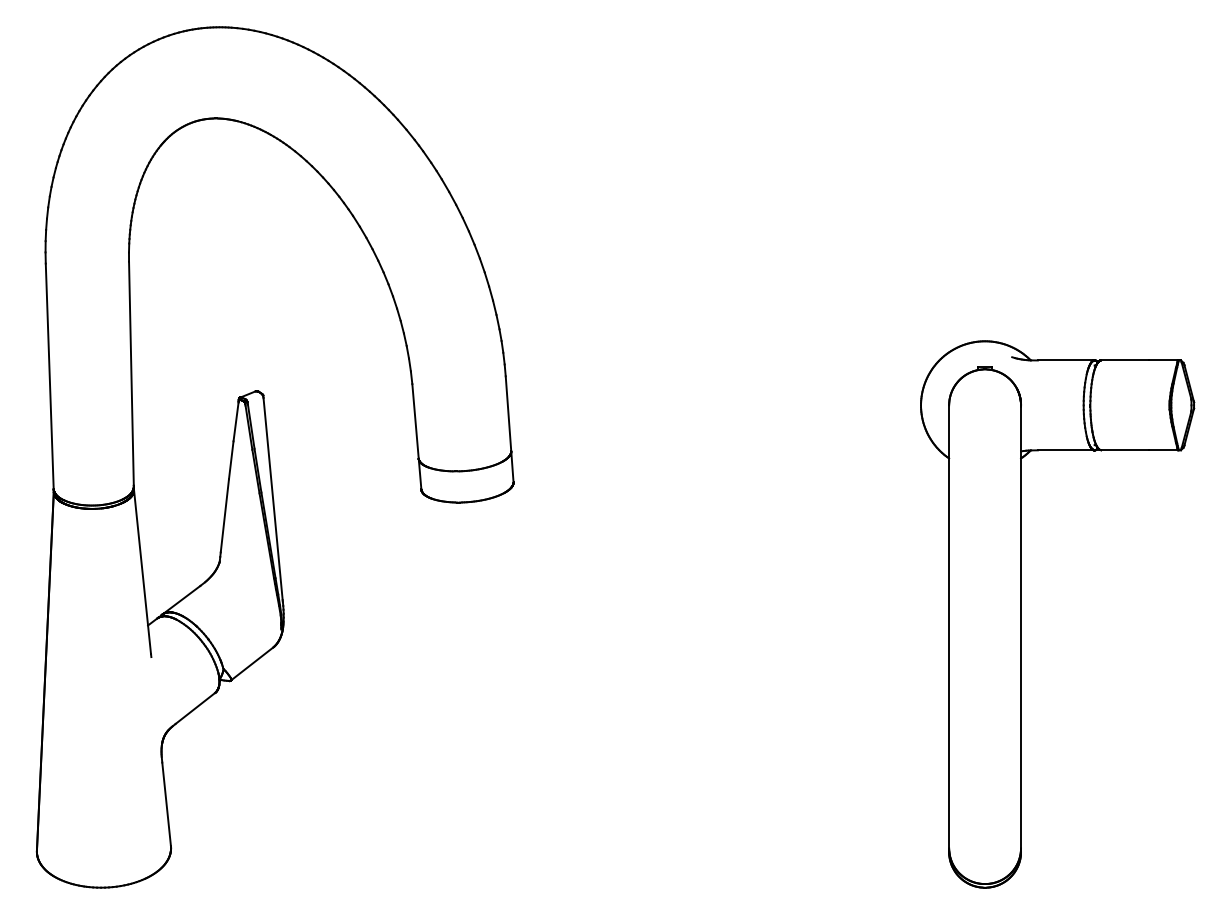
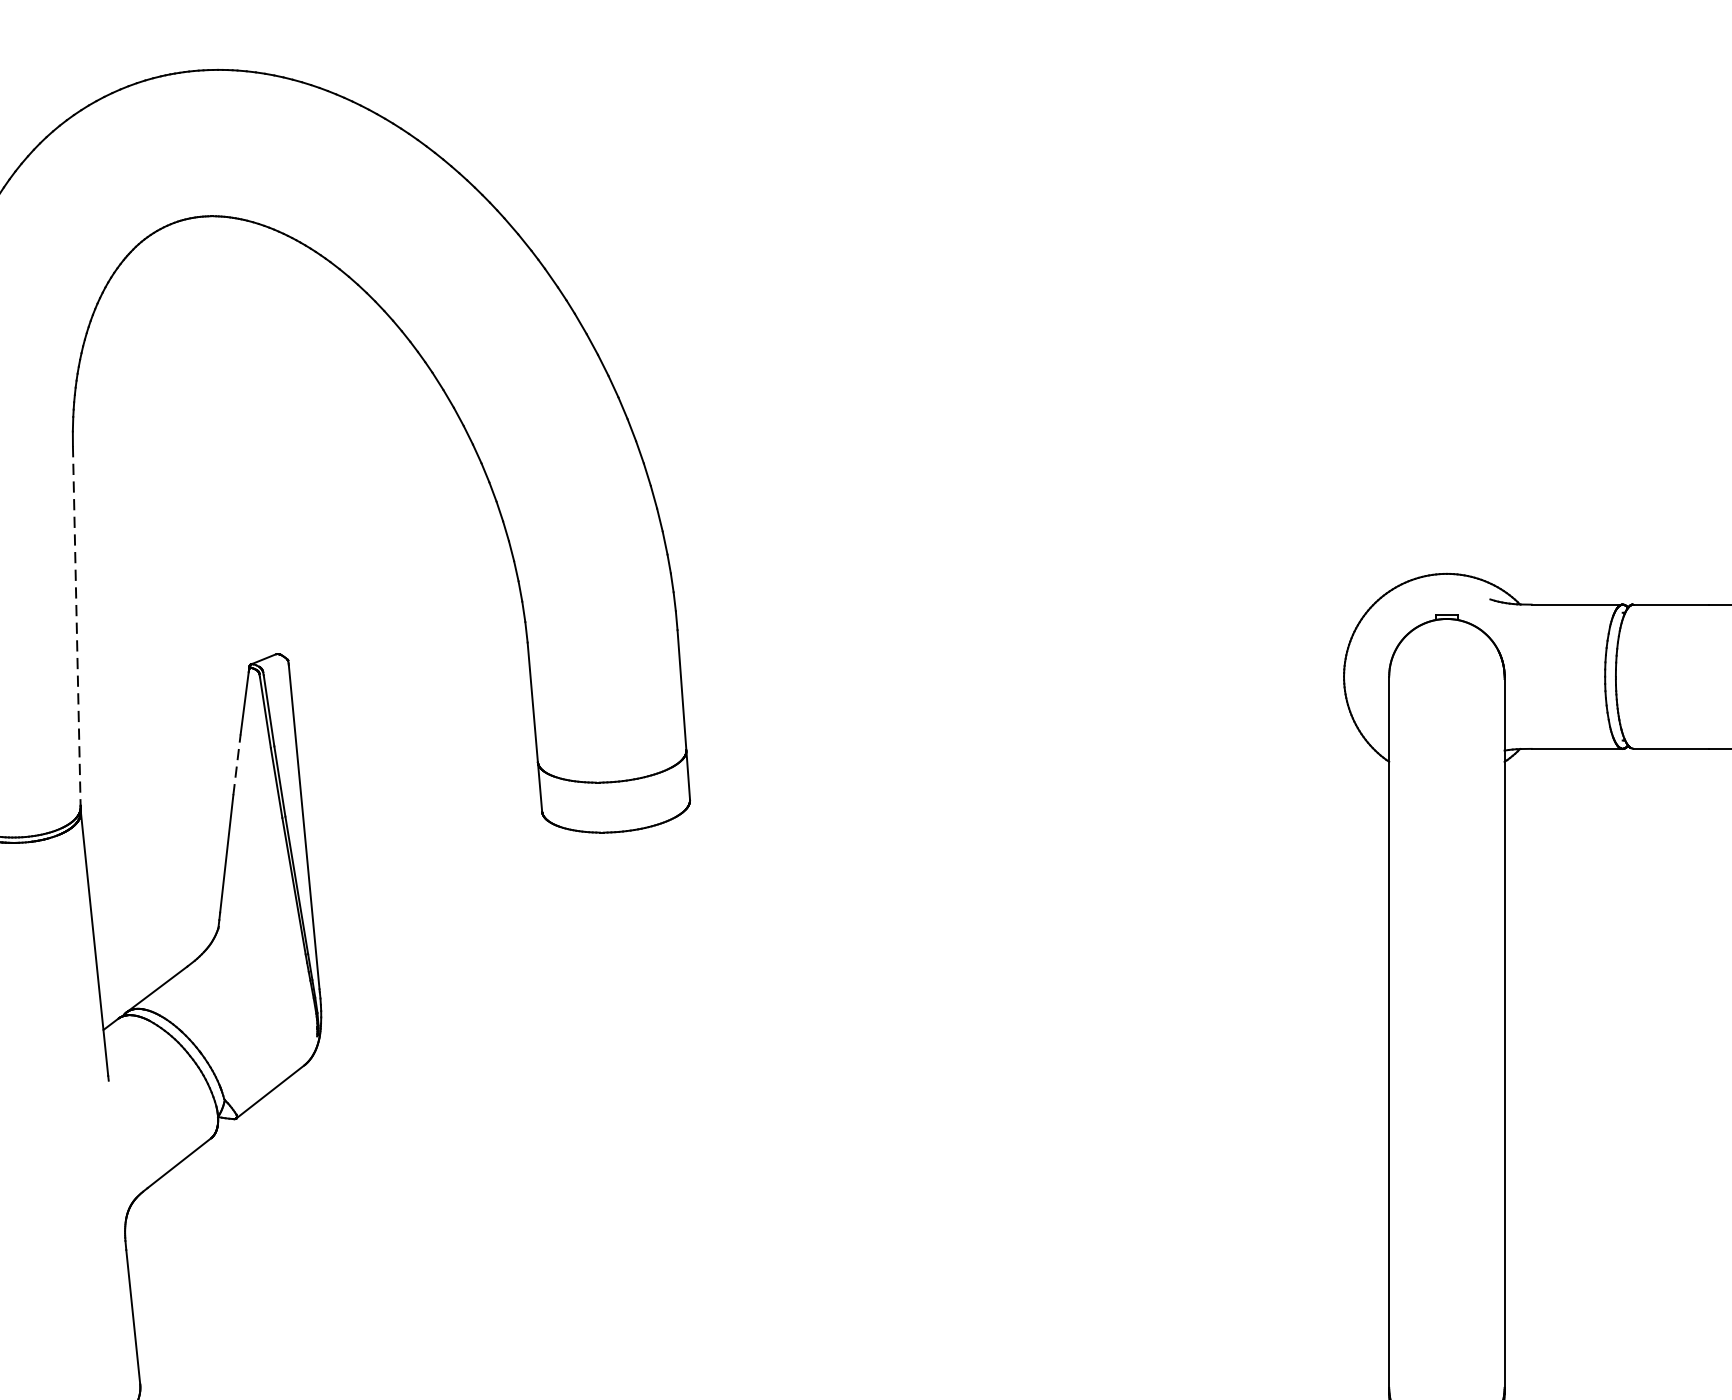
line: (131, 374) -> (76, 627), solid -> dashed
line: (231, 459) -> (237, 763), solid -> dashed

